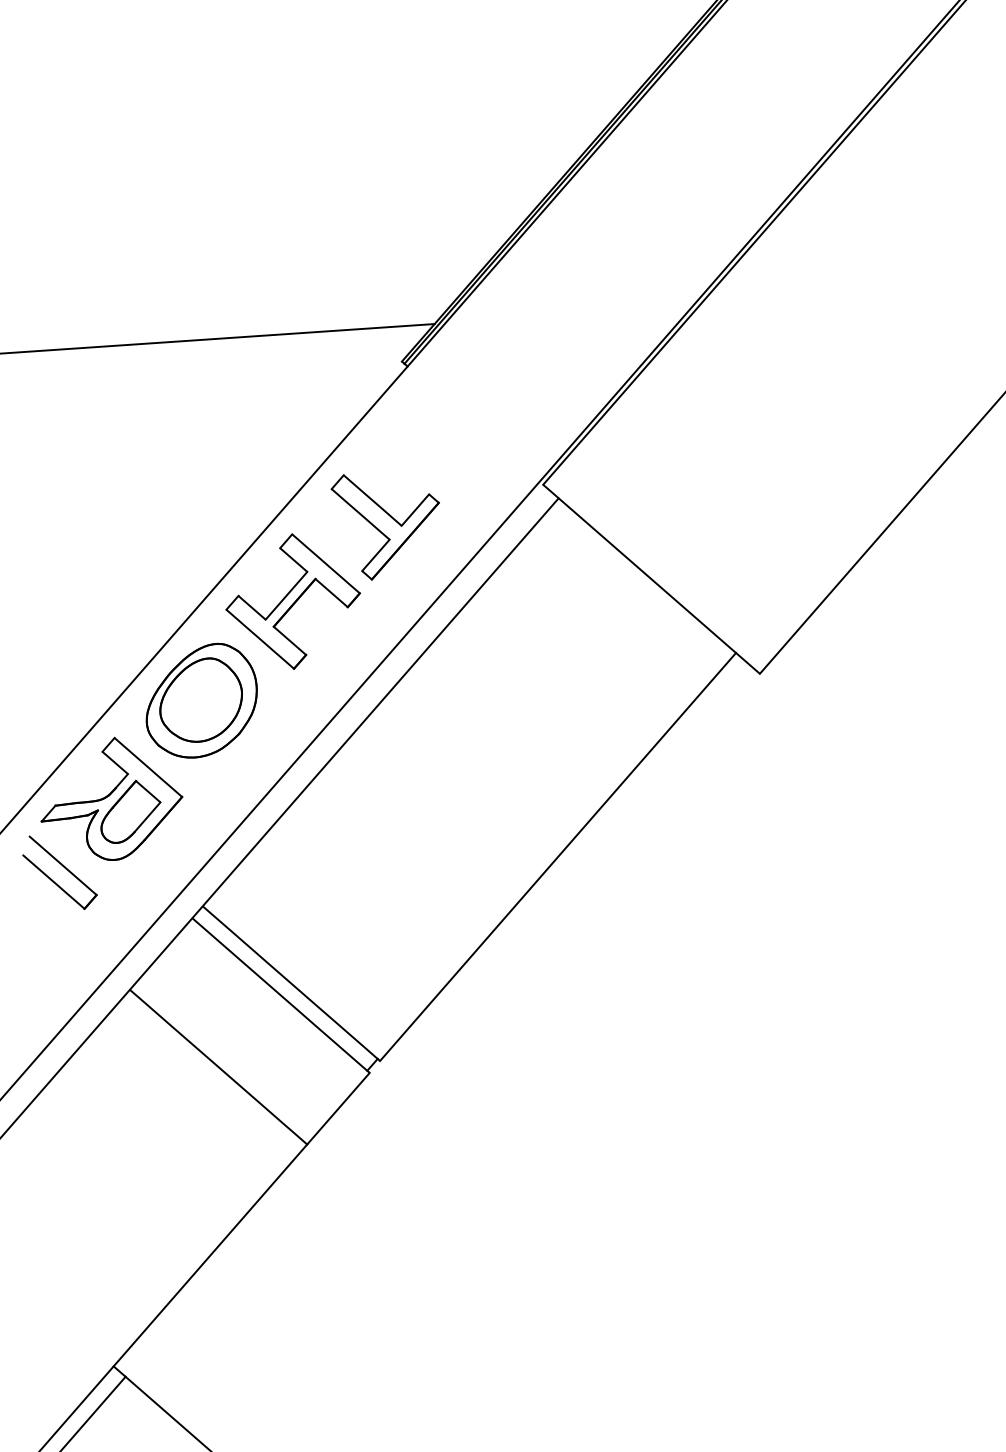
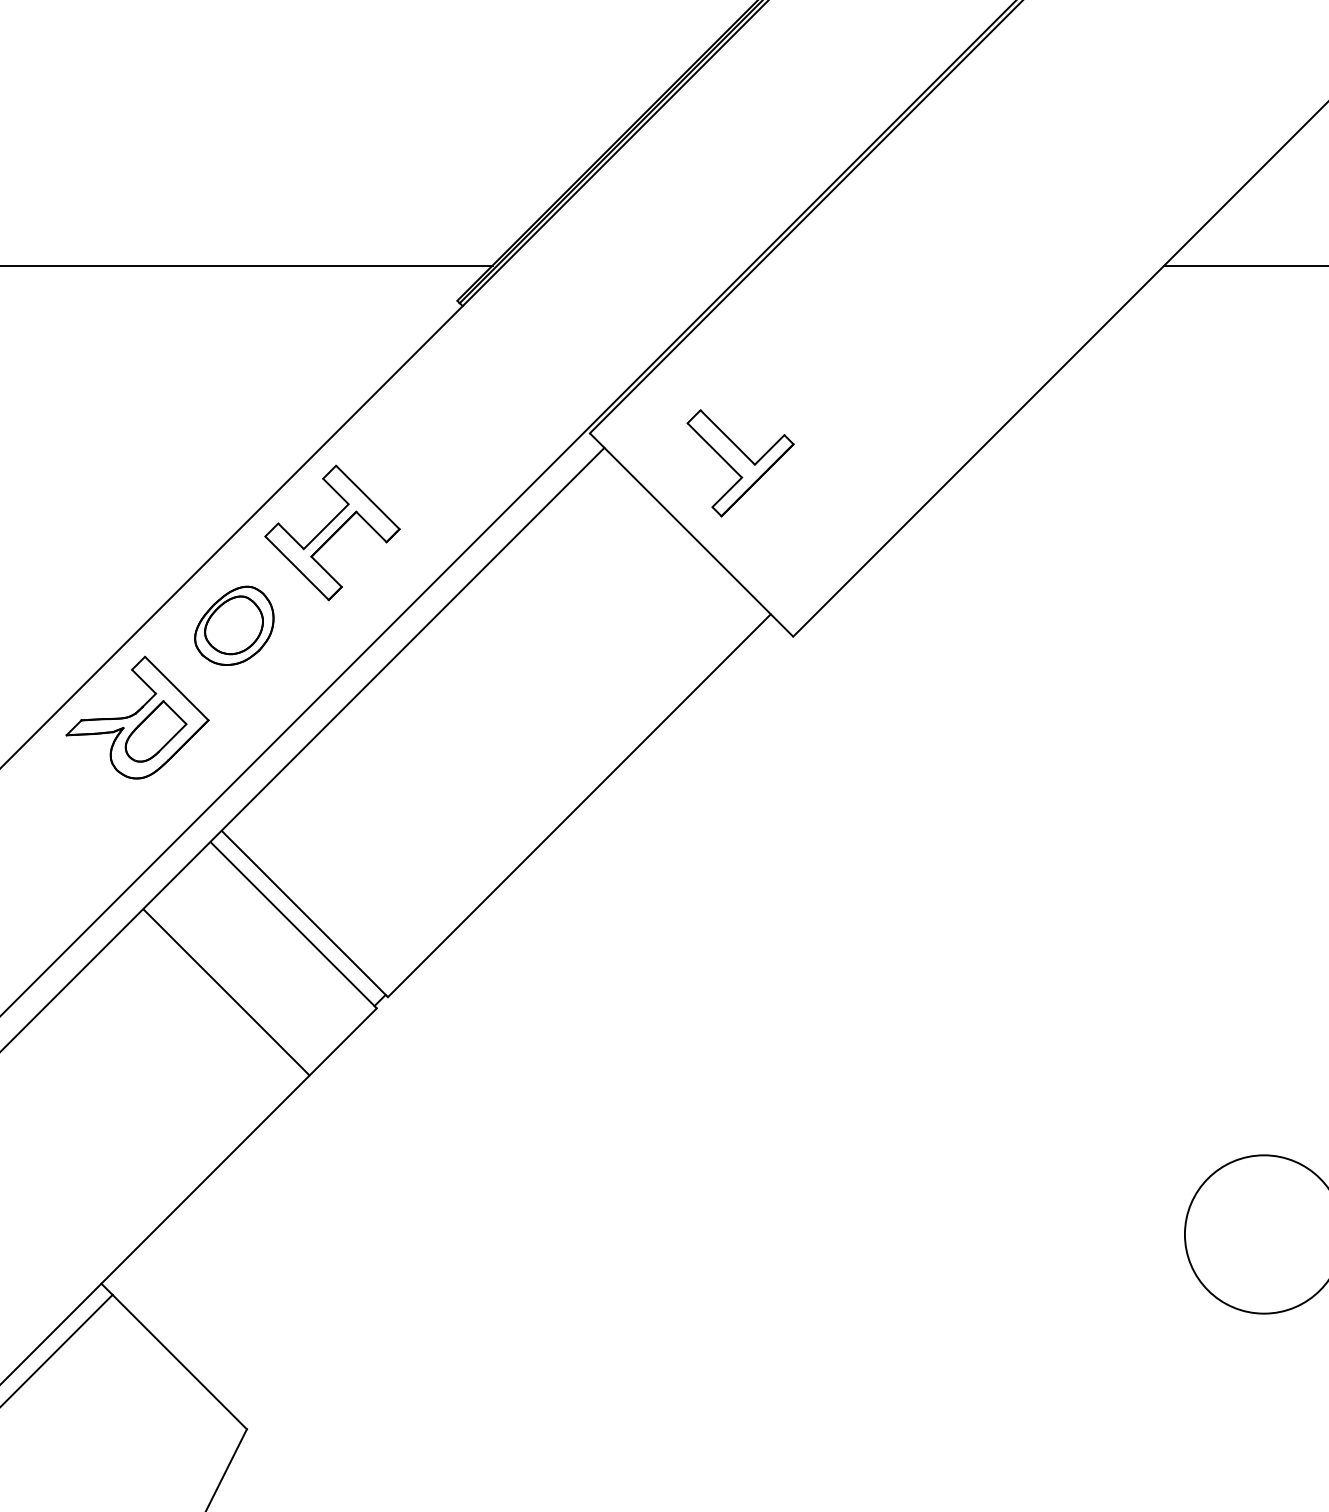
part: (387, 525) -> (740, 463), moved
part: (201, 700) -> (234, 625), size x0.7
part: (63, 867) -> (85, 782), removed

